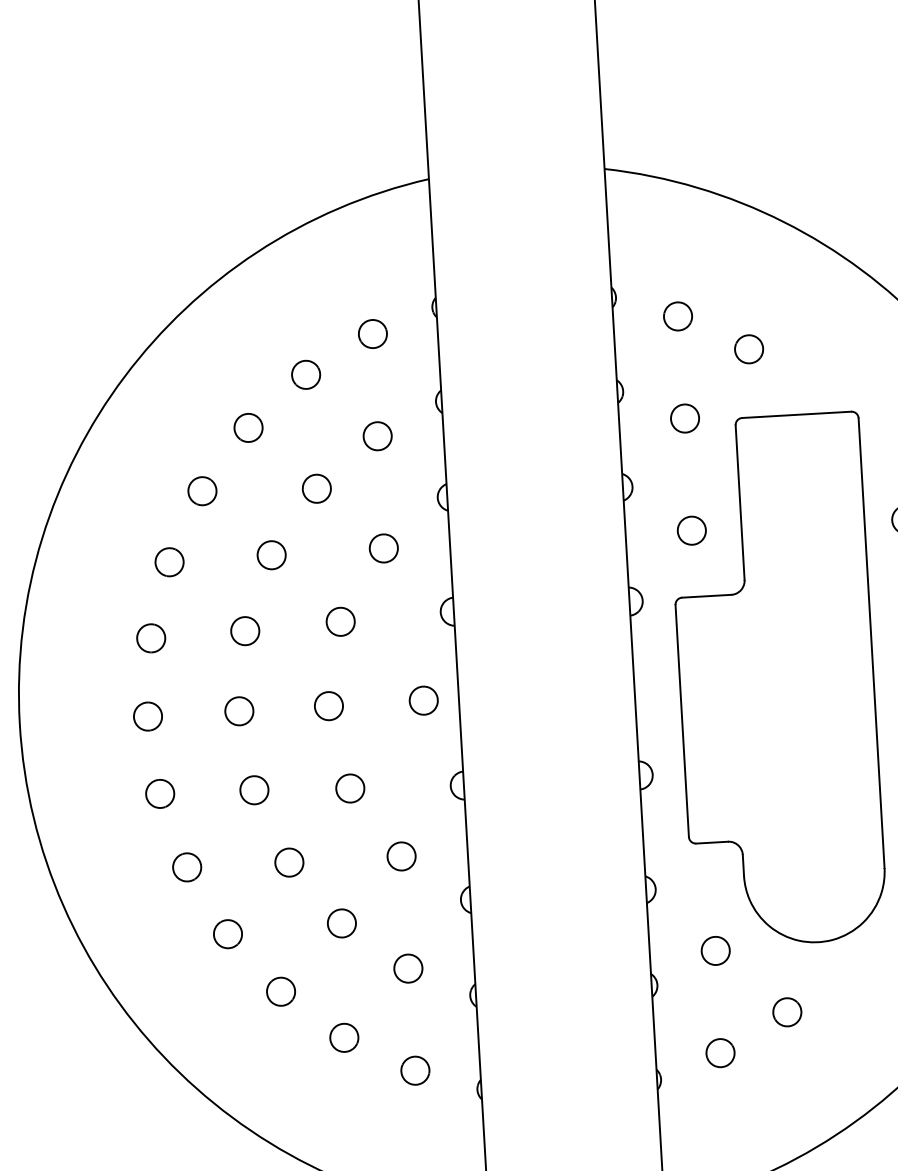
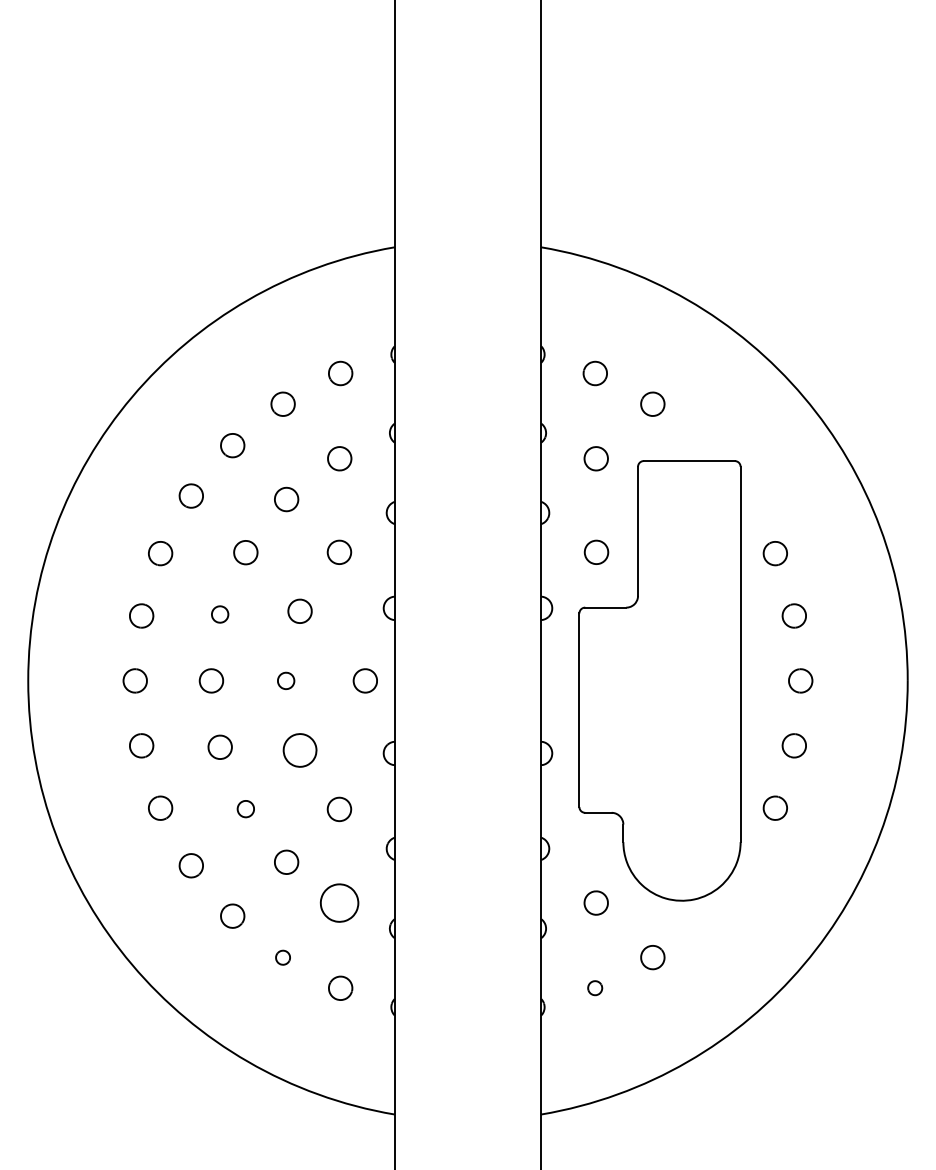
part: (244, 631) -> (219, 614), size x0.7
part: (328, 705) -> (285, 680), size x0.7
part: (349, 788) -> (299, 750), size x1.4
part: (288, 861) -> (245, 808), size x0.7
part: (408, 967) -> (339, 902), size x1.6
part: (343, 1037) -> (282, 957), size x0.6
part: (719, 1052) -> (594, 987), size x0.6

